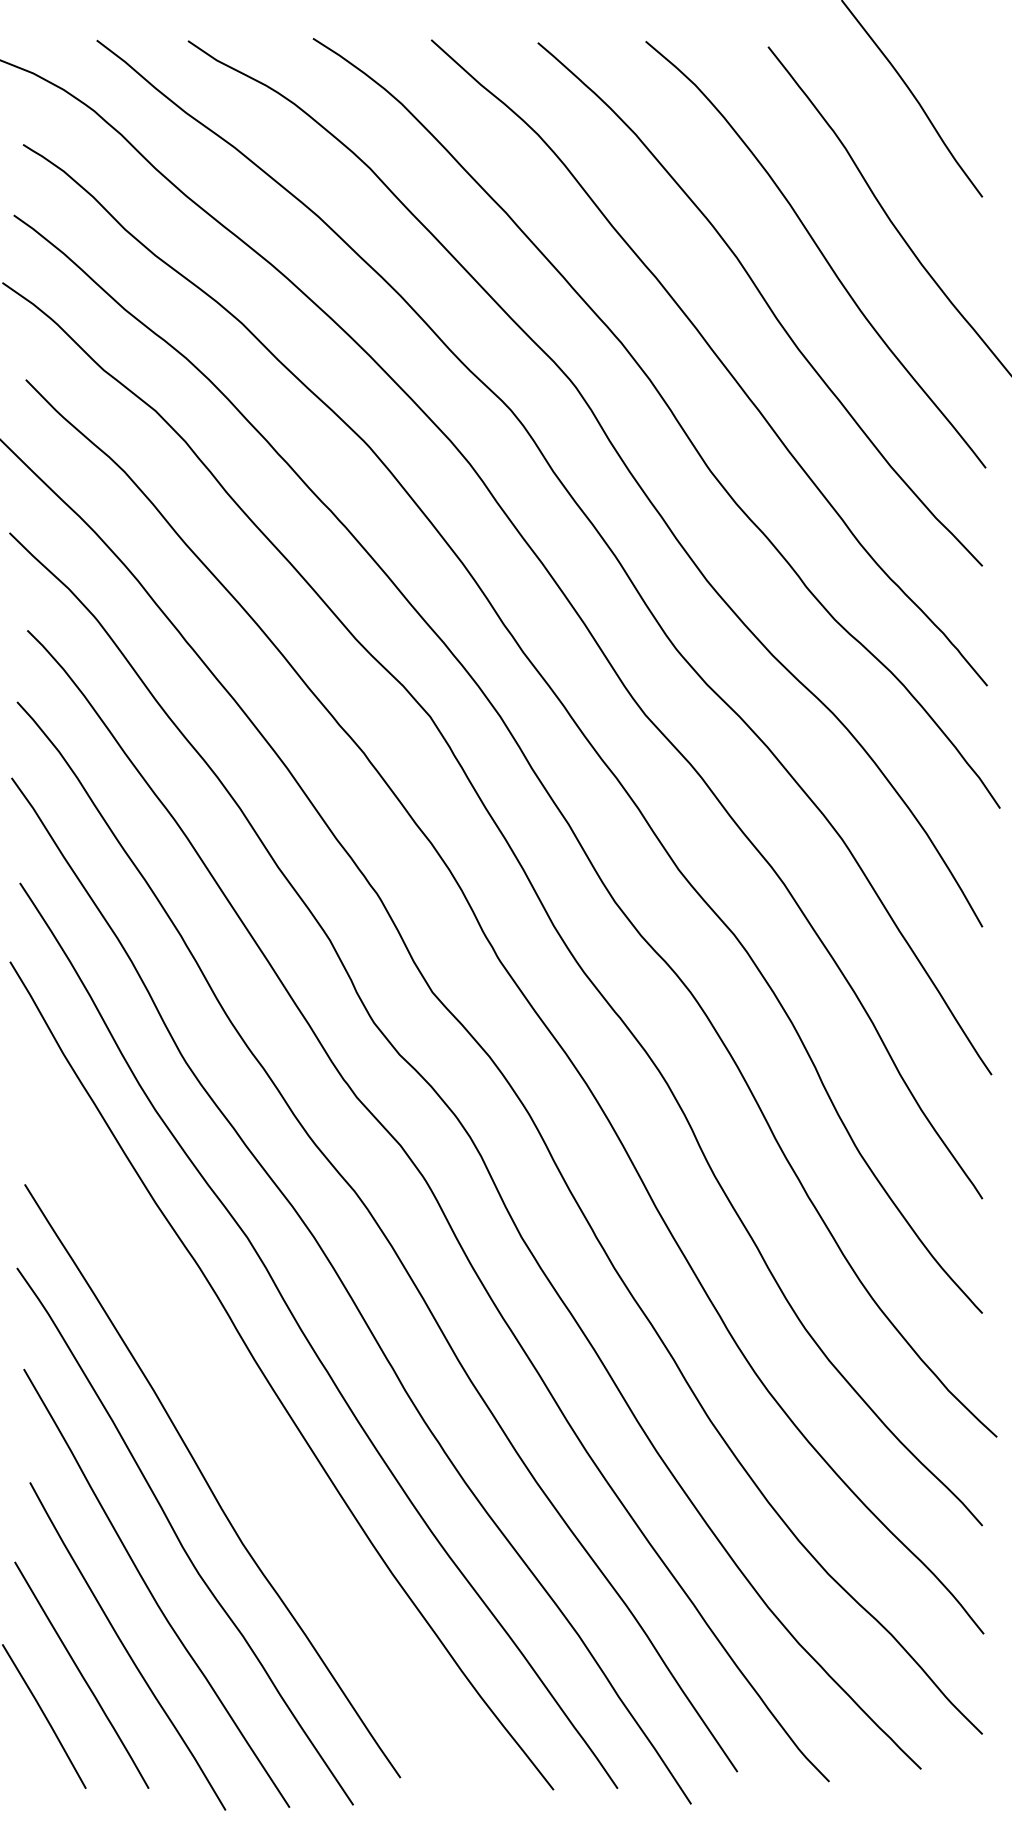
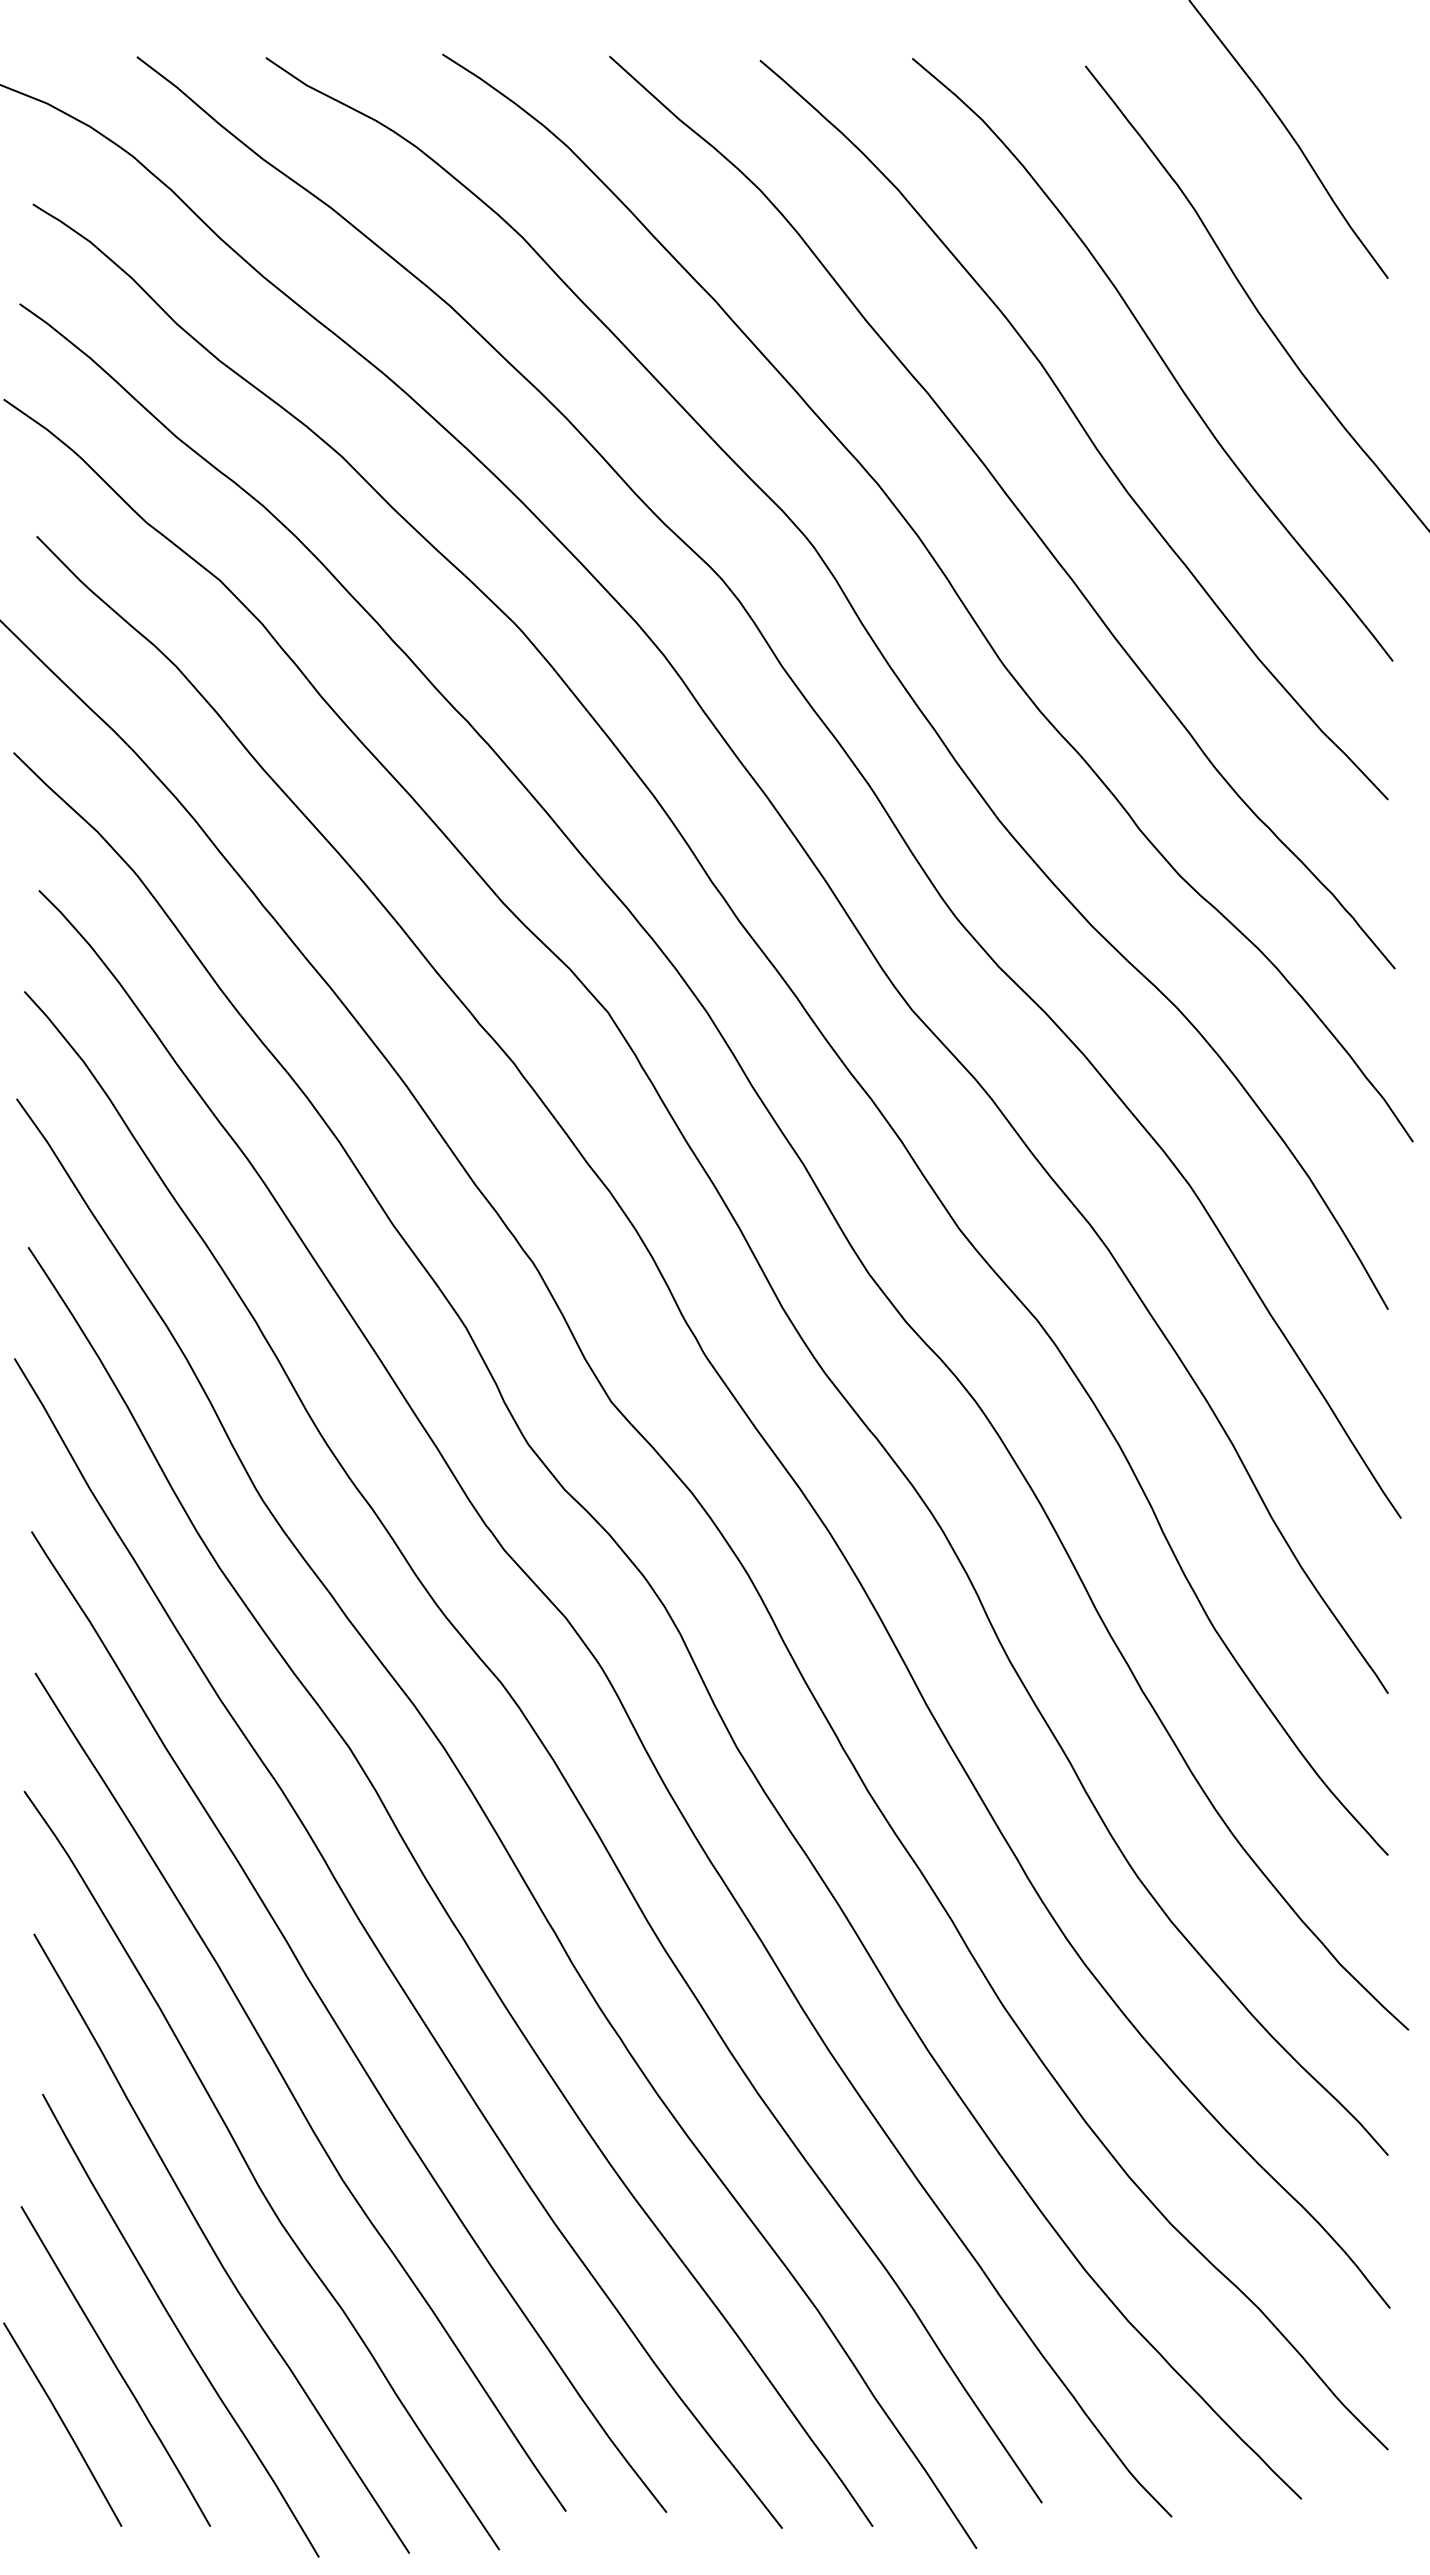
curve: (240, 1435) -> (339, 2027), added

